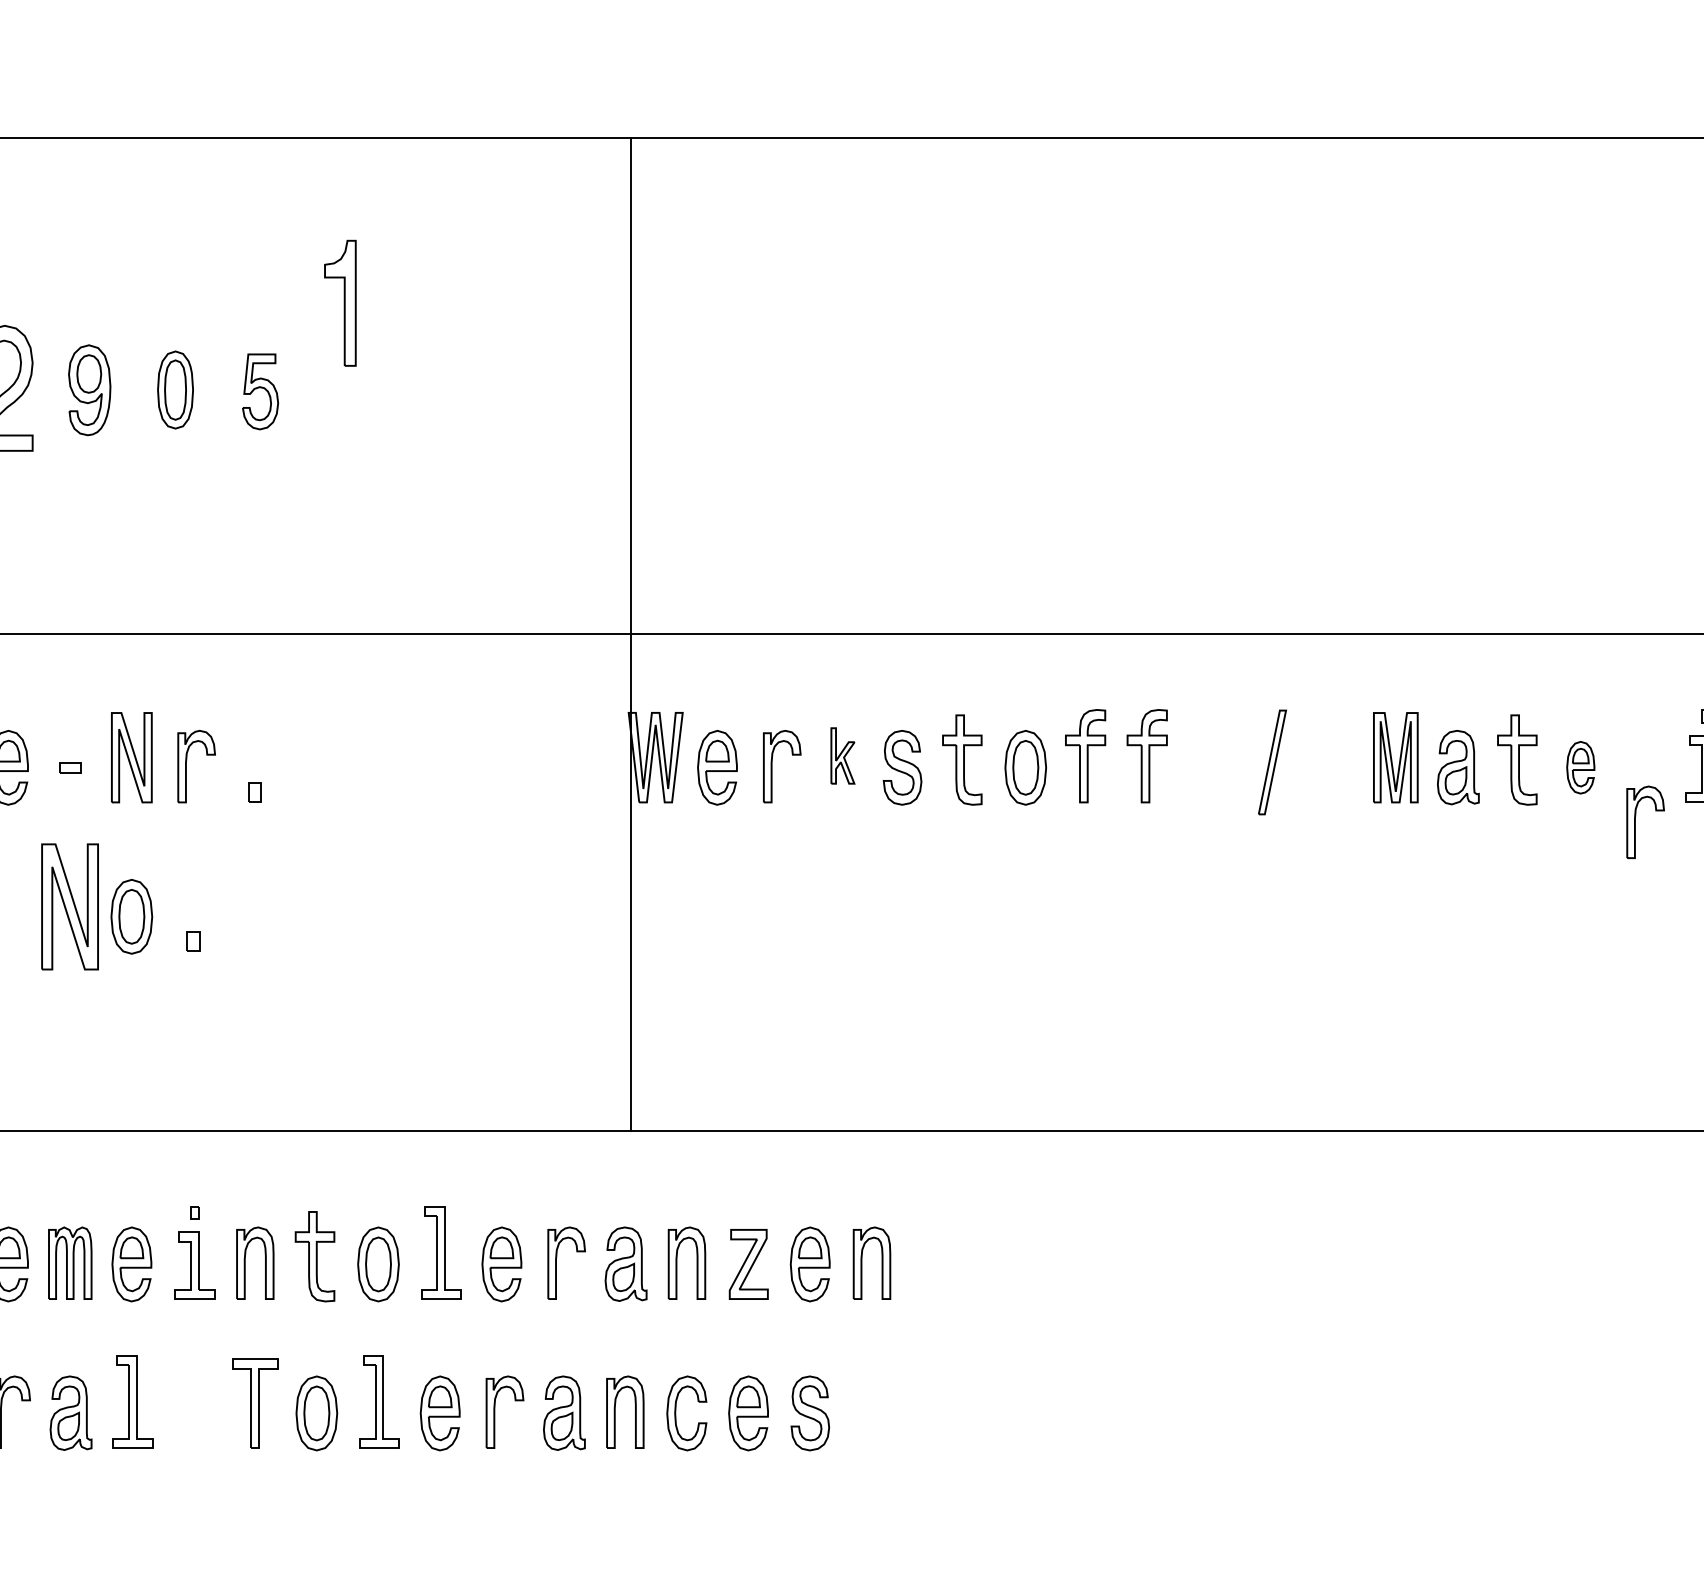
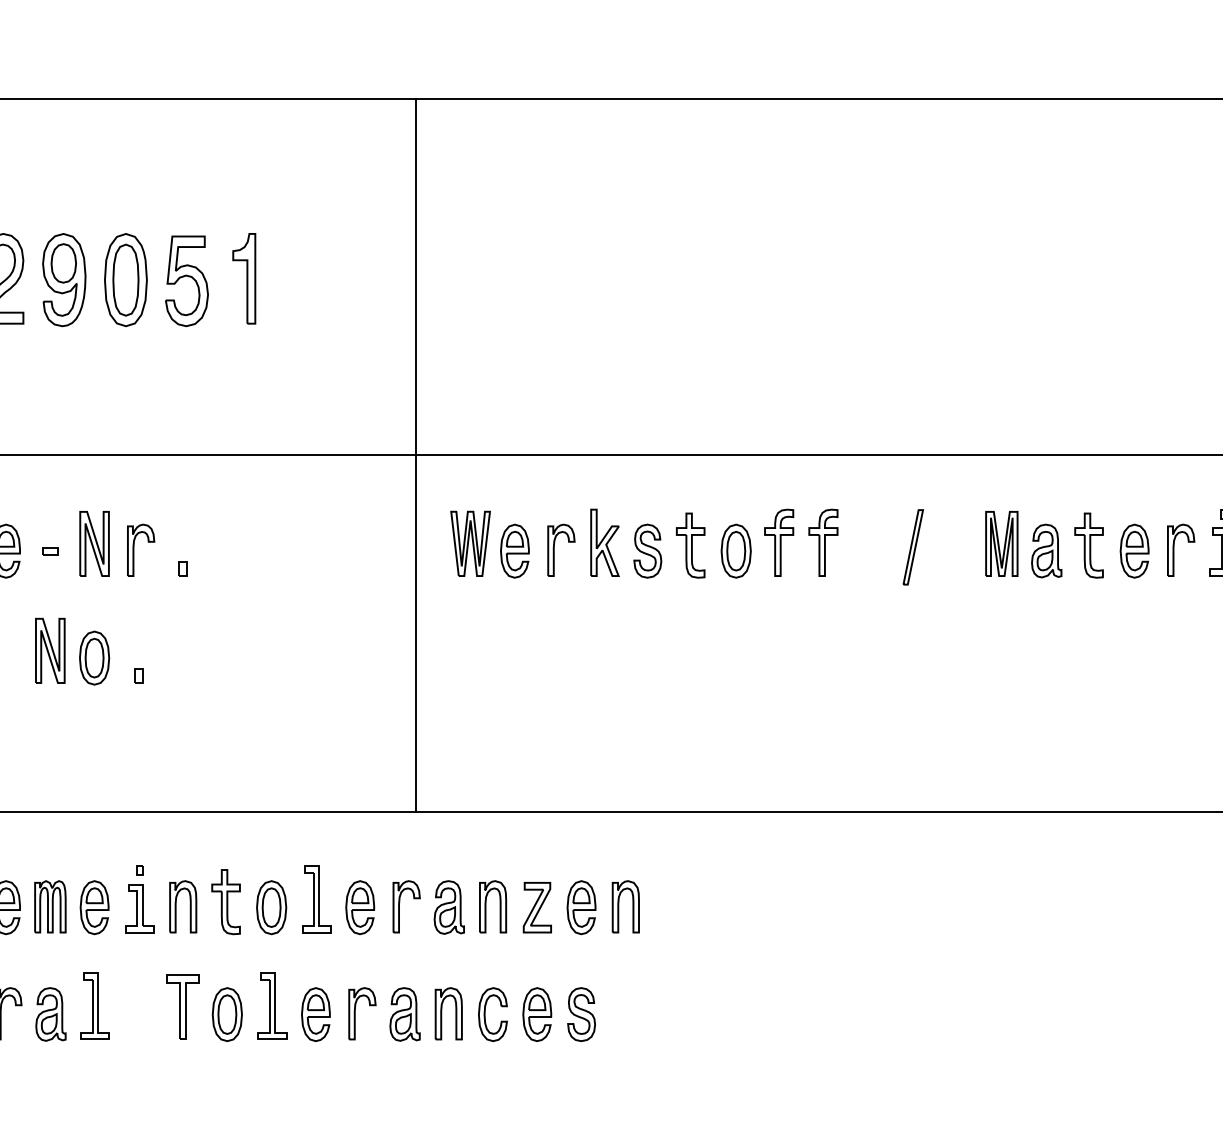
part: (340, 302) -> (244, 278), moved
part: (174, 389) -> (125, 279), size x1.67
part: (89, 390) -> (64, 280), size x1.43
part: (259, 392) -> (186, 281), size x1.67
line: (631, 633) -> (416, 454), moved
part: (842, 755) -> (604, 542), size x1.67
part: (1580, 766) -> (1134, 550), size x1.43
part: (1636, 821) -> (1174, 549), moved
part: (70, 906) -> (50, 650), size x0.71

